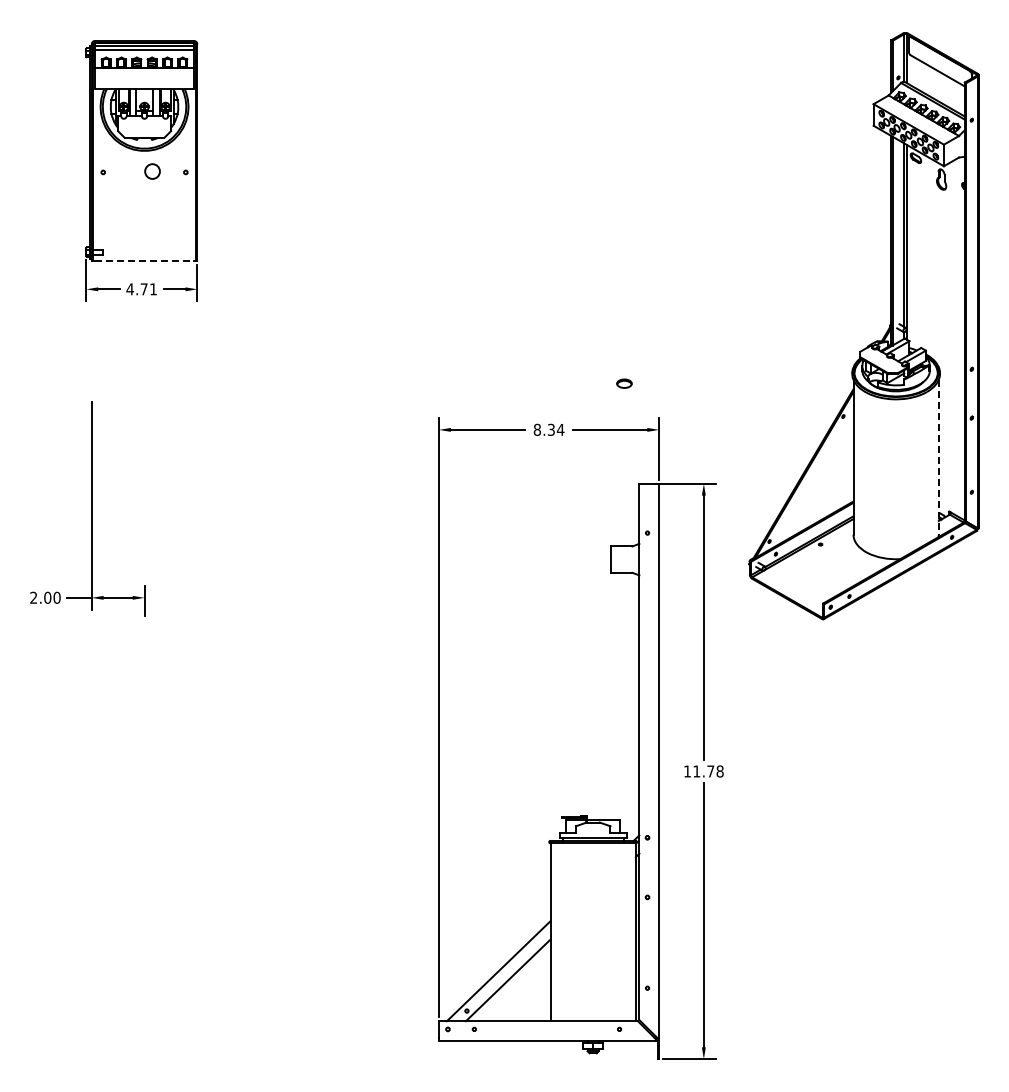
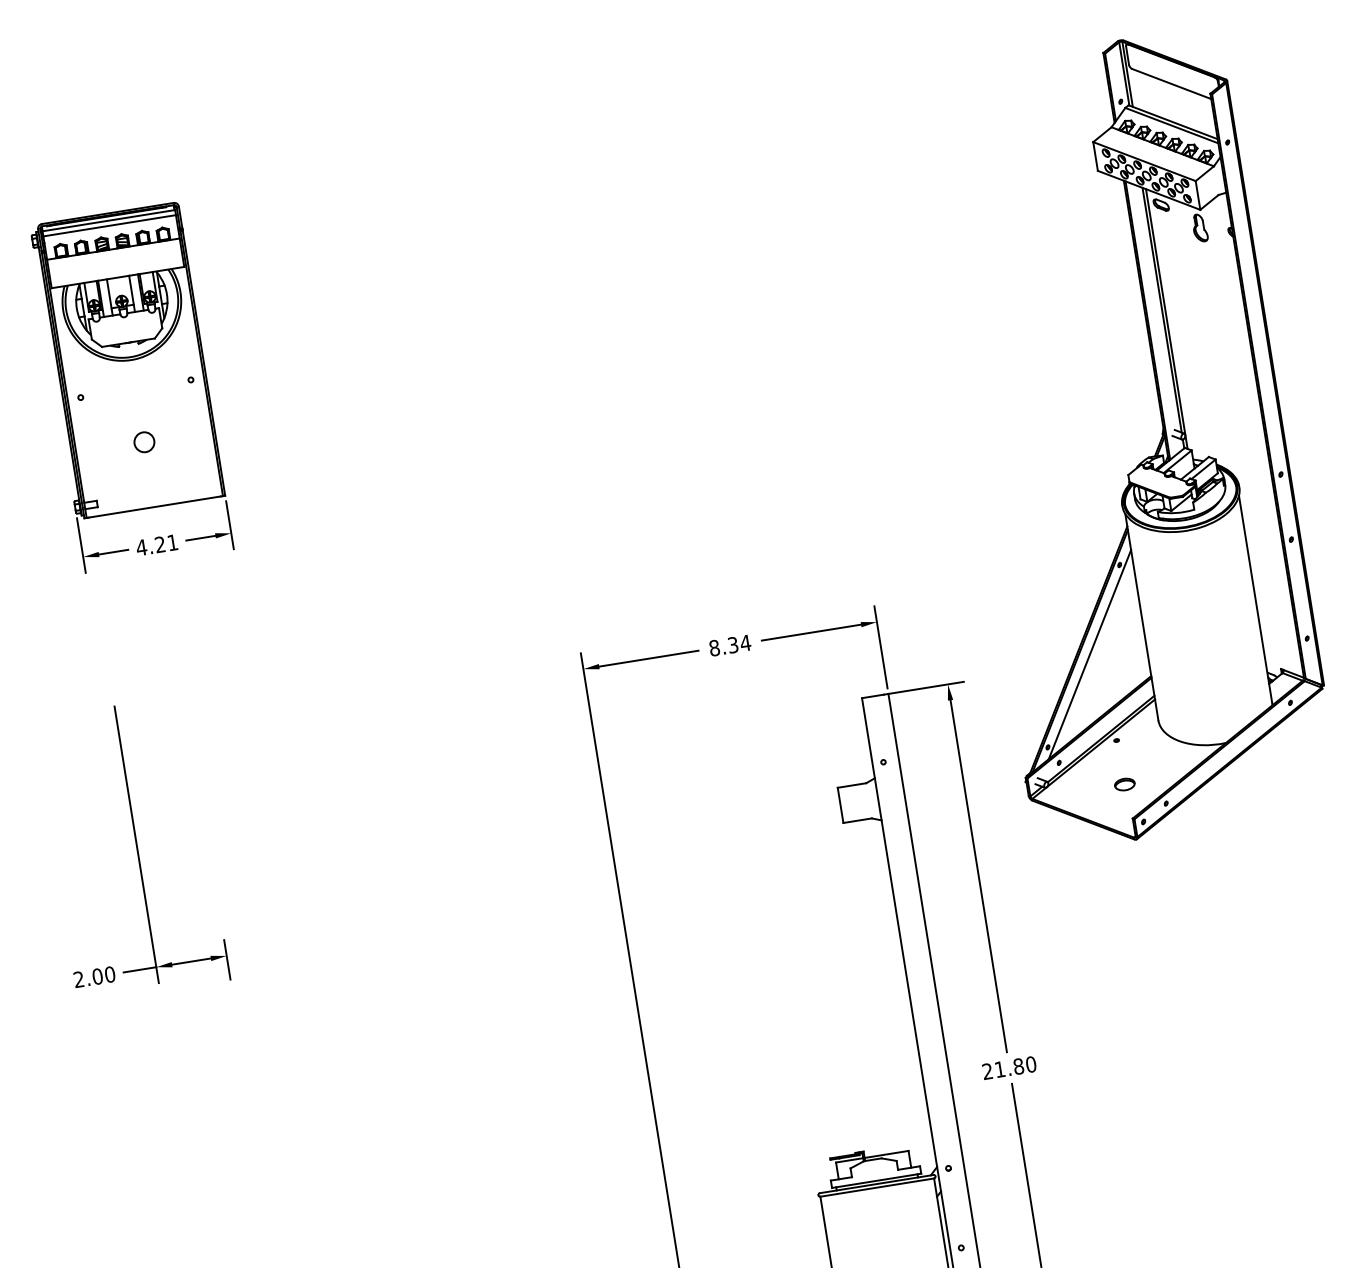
circle: (152, 171) -> (144, 442), moved
line: (145, 261) -> (156, 507), dashed -> solid
text: (143, 289) -> (159, 545), 4.71 -> 4.21
part: (624, 383) -> (1124, 784), moved
line: (938, 457) -> (1255, 599), dashed -> solid
line: (810, 478) -> (1089, 654), added
text: (703, 771) -> (1008, 1068), 11.78 -> 21.80

